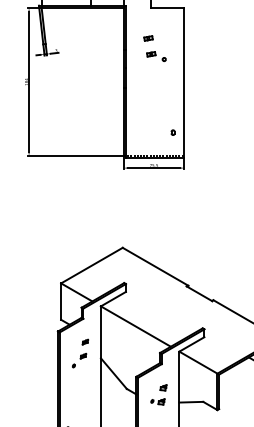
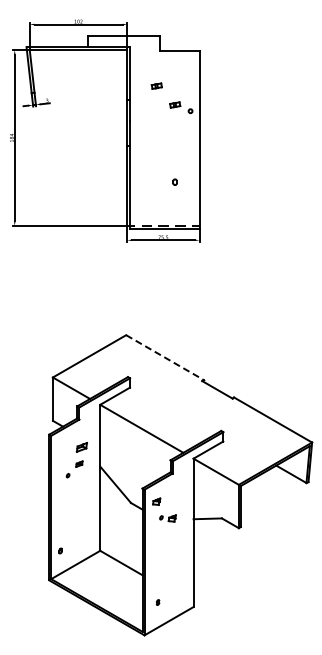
part: (156, 56) -> (181, 107), moved
part: (172, 132) -> (174, 181), moved
line: (155, 267) -> (165, 358), solid -> dashed
part: (85, 342) -> (81, 447), size x1.6
part: (163, 387) -> (156, 501), moved

